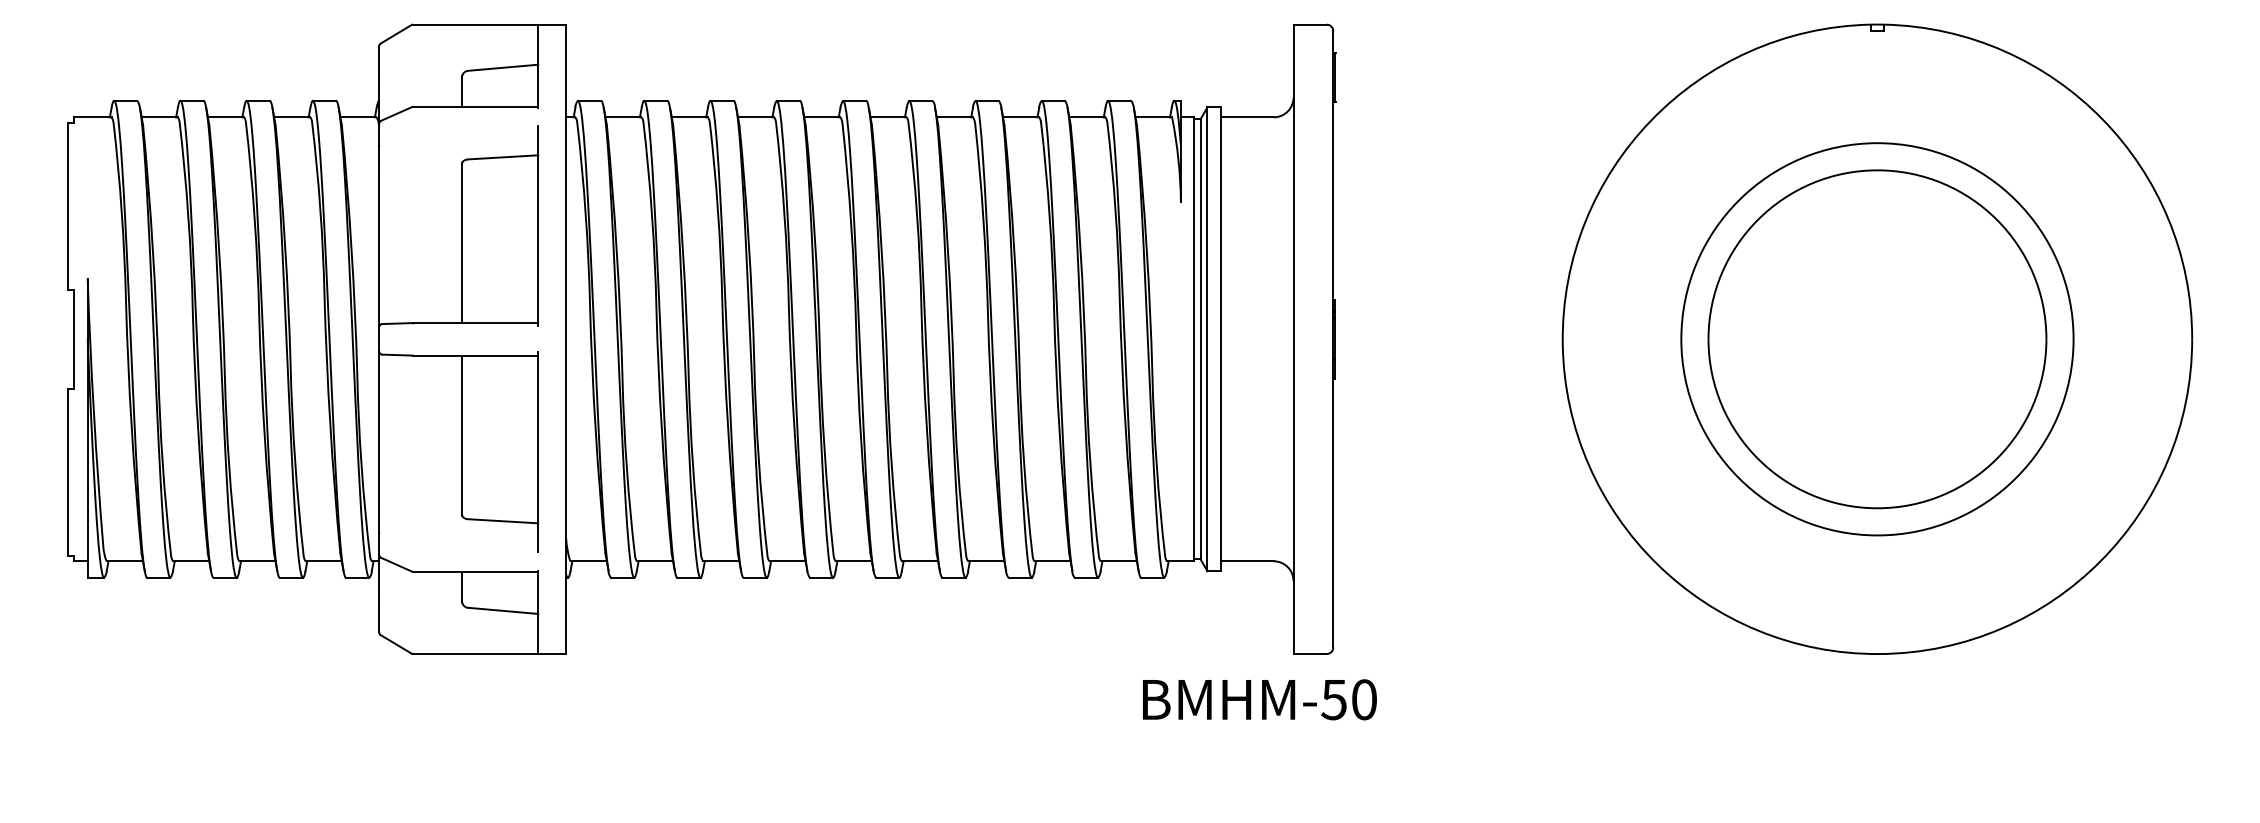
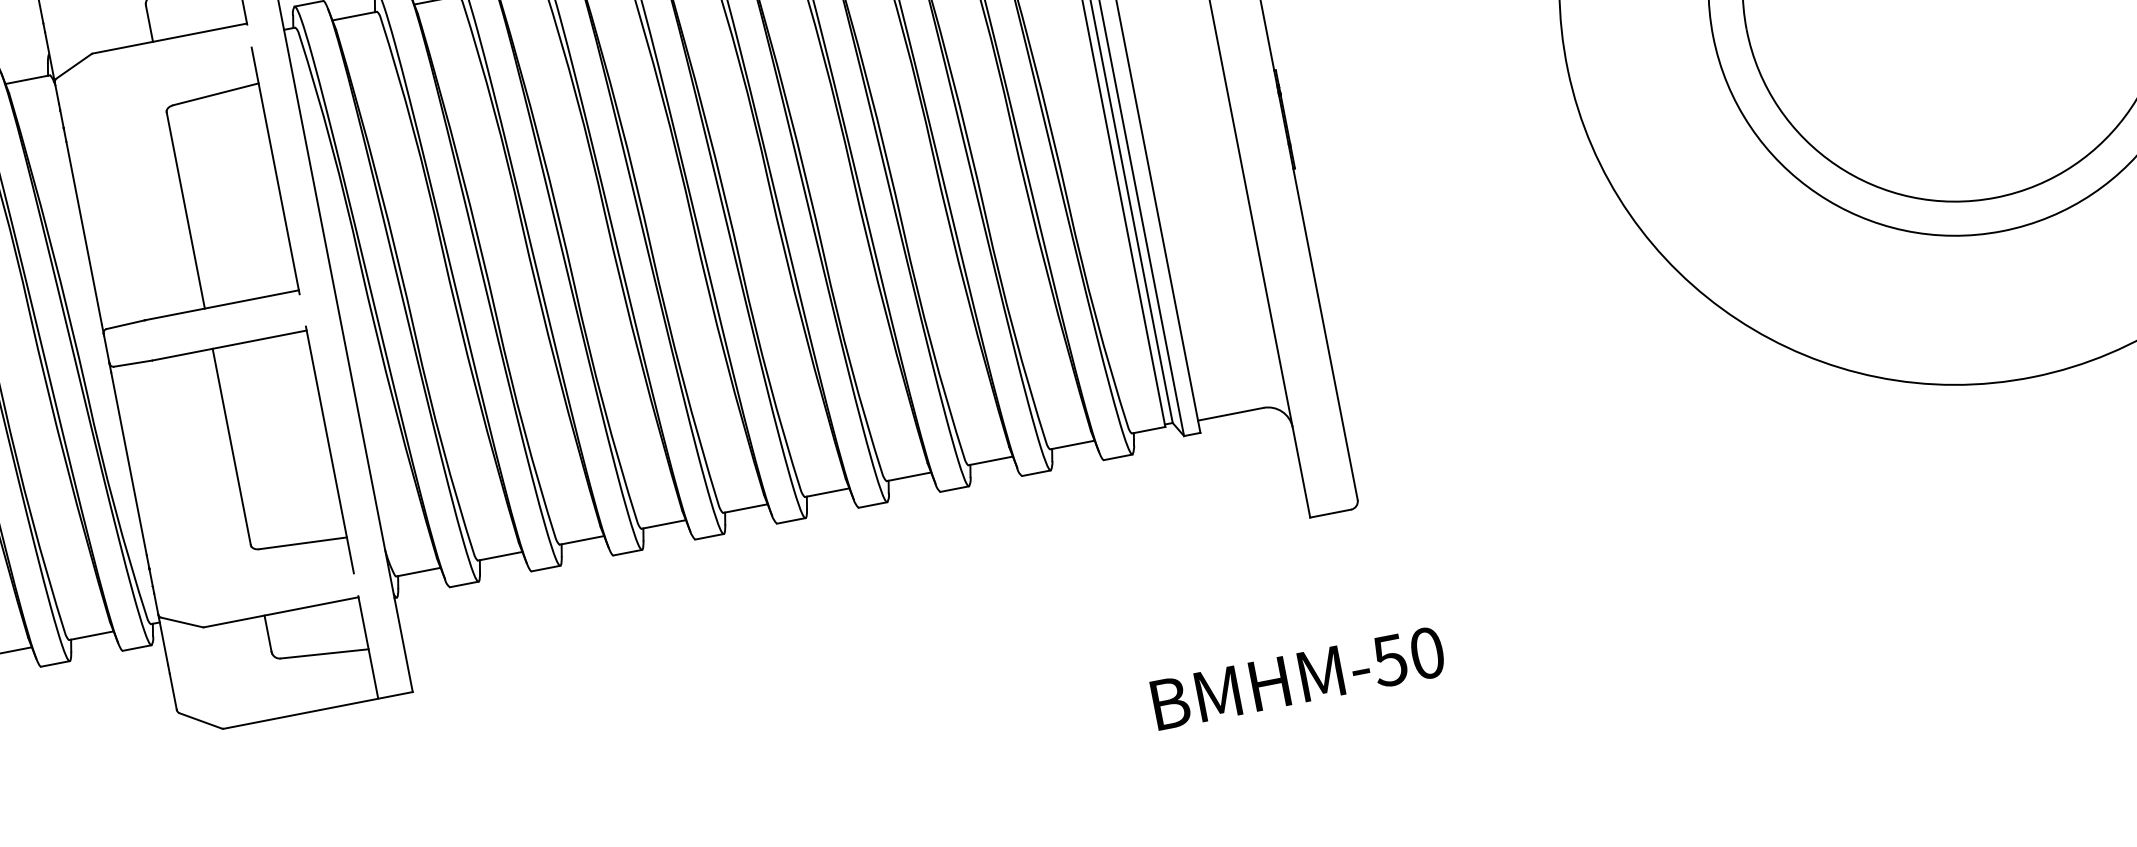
text: (1259, 699) -> (1297, 678), moved

